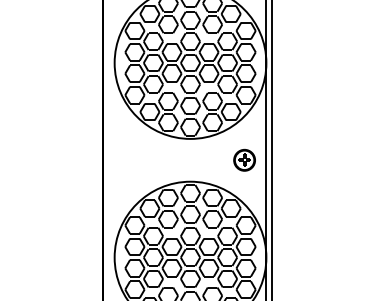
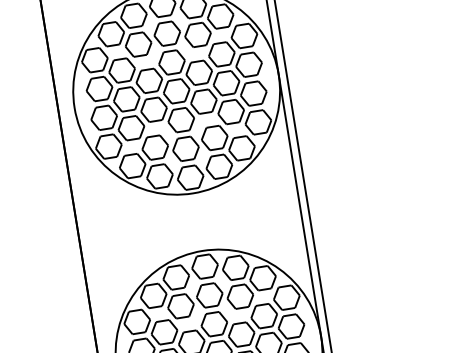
part: (244, 159) -> (270, 209), removed

